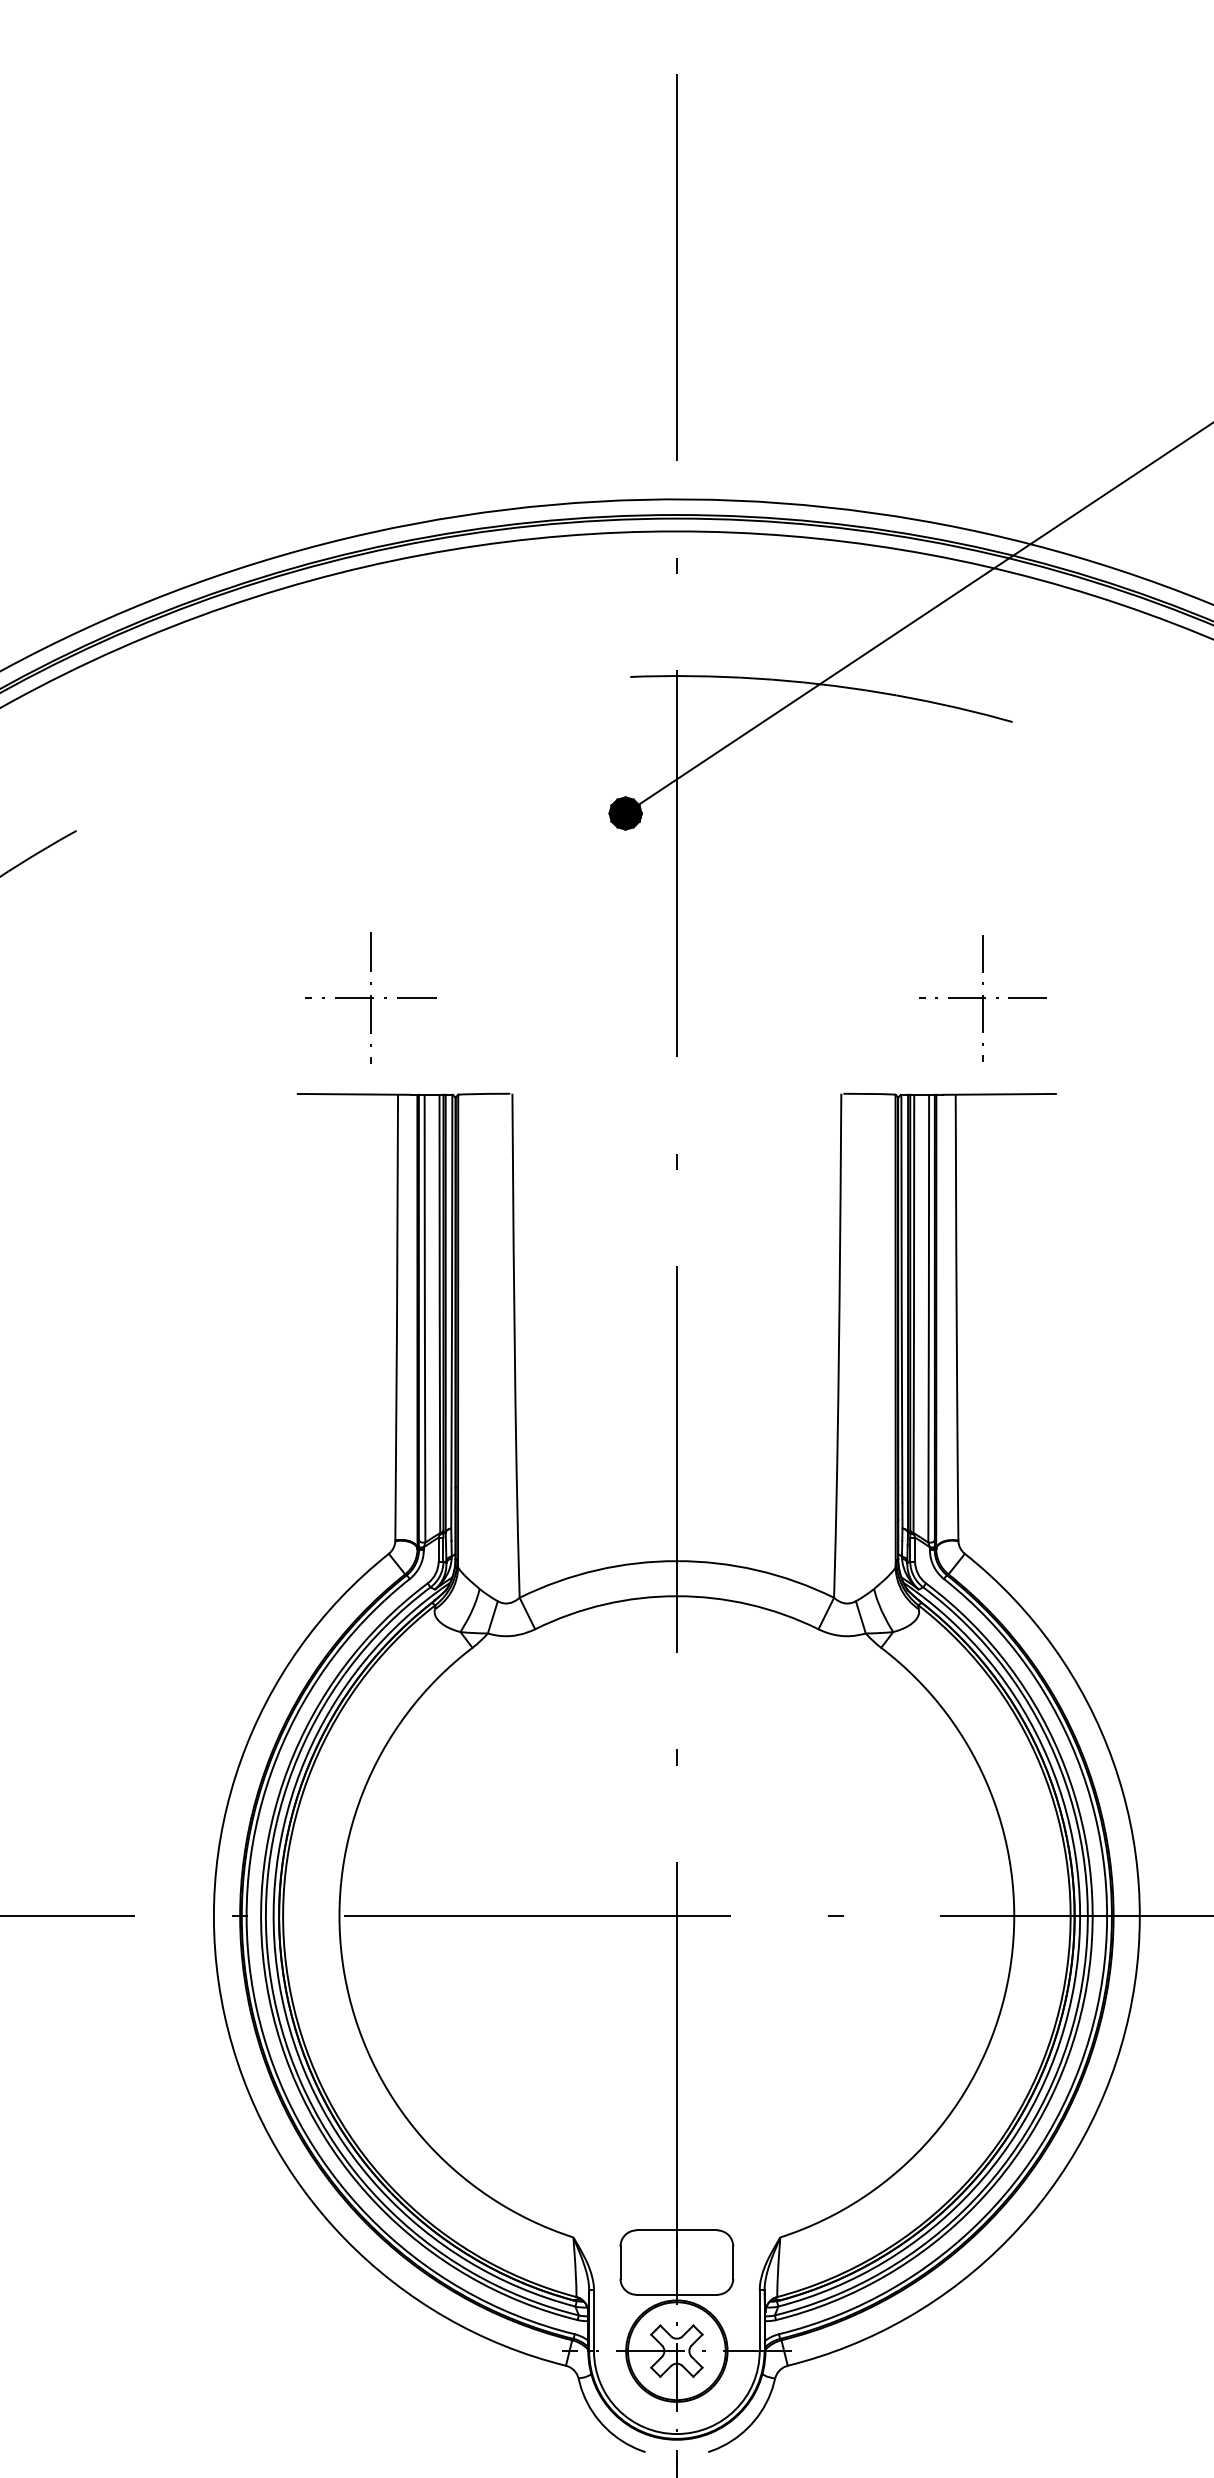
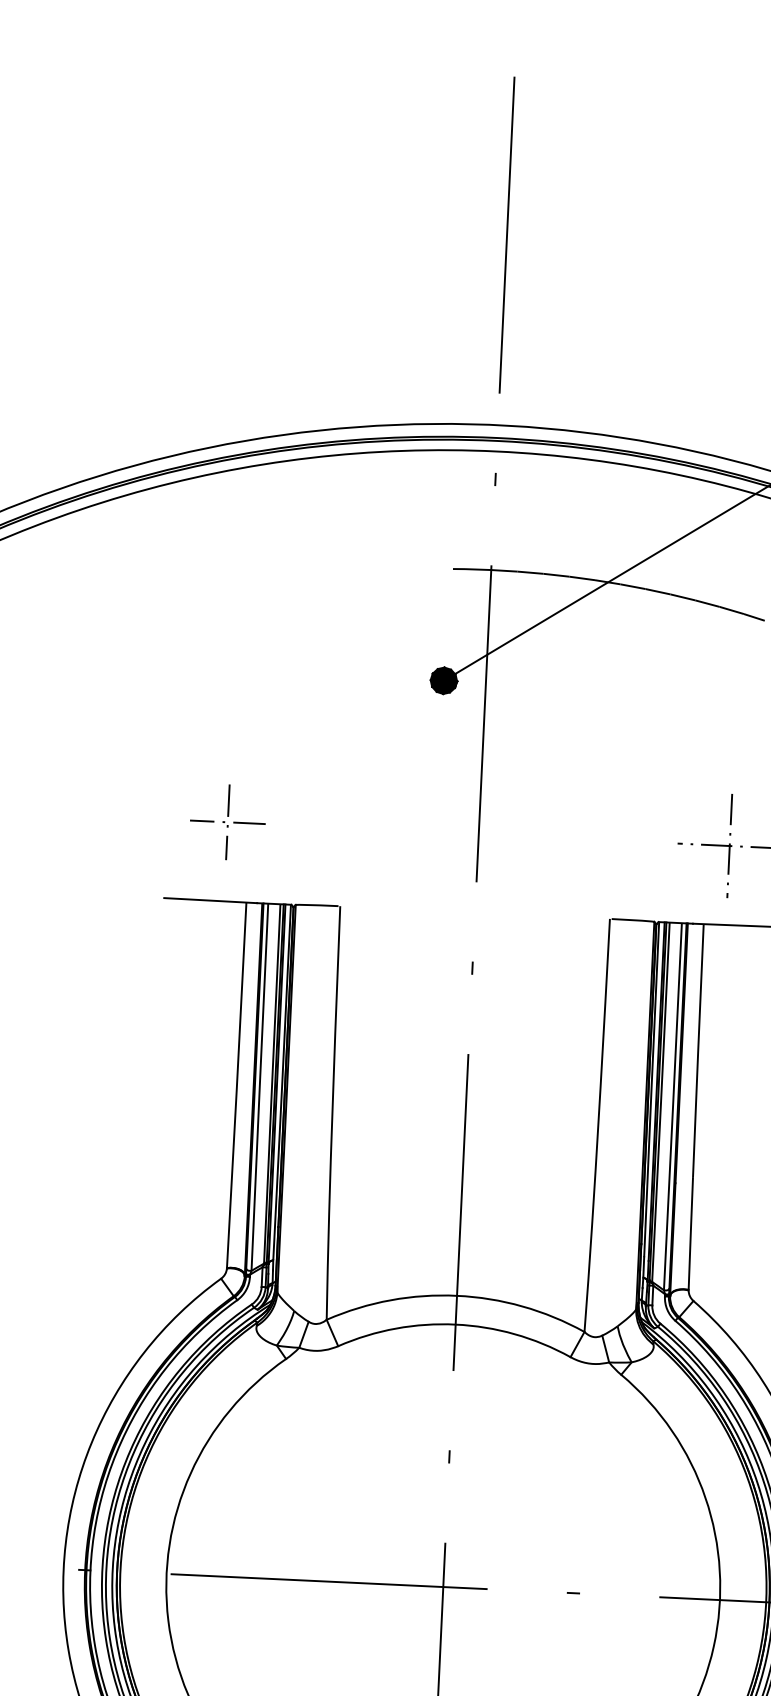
part: (370, 997) -> (227, 821), size x0.7

